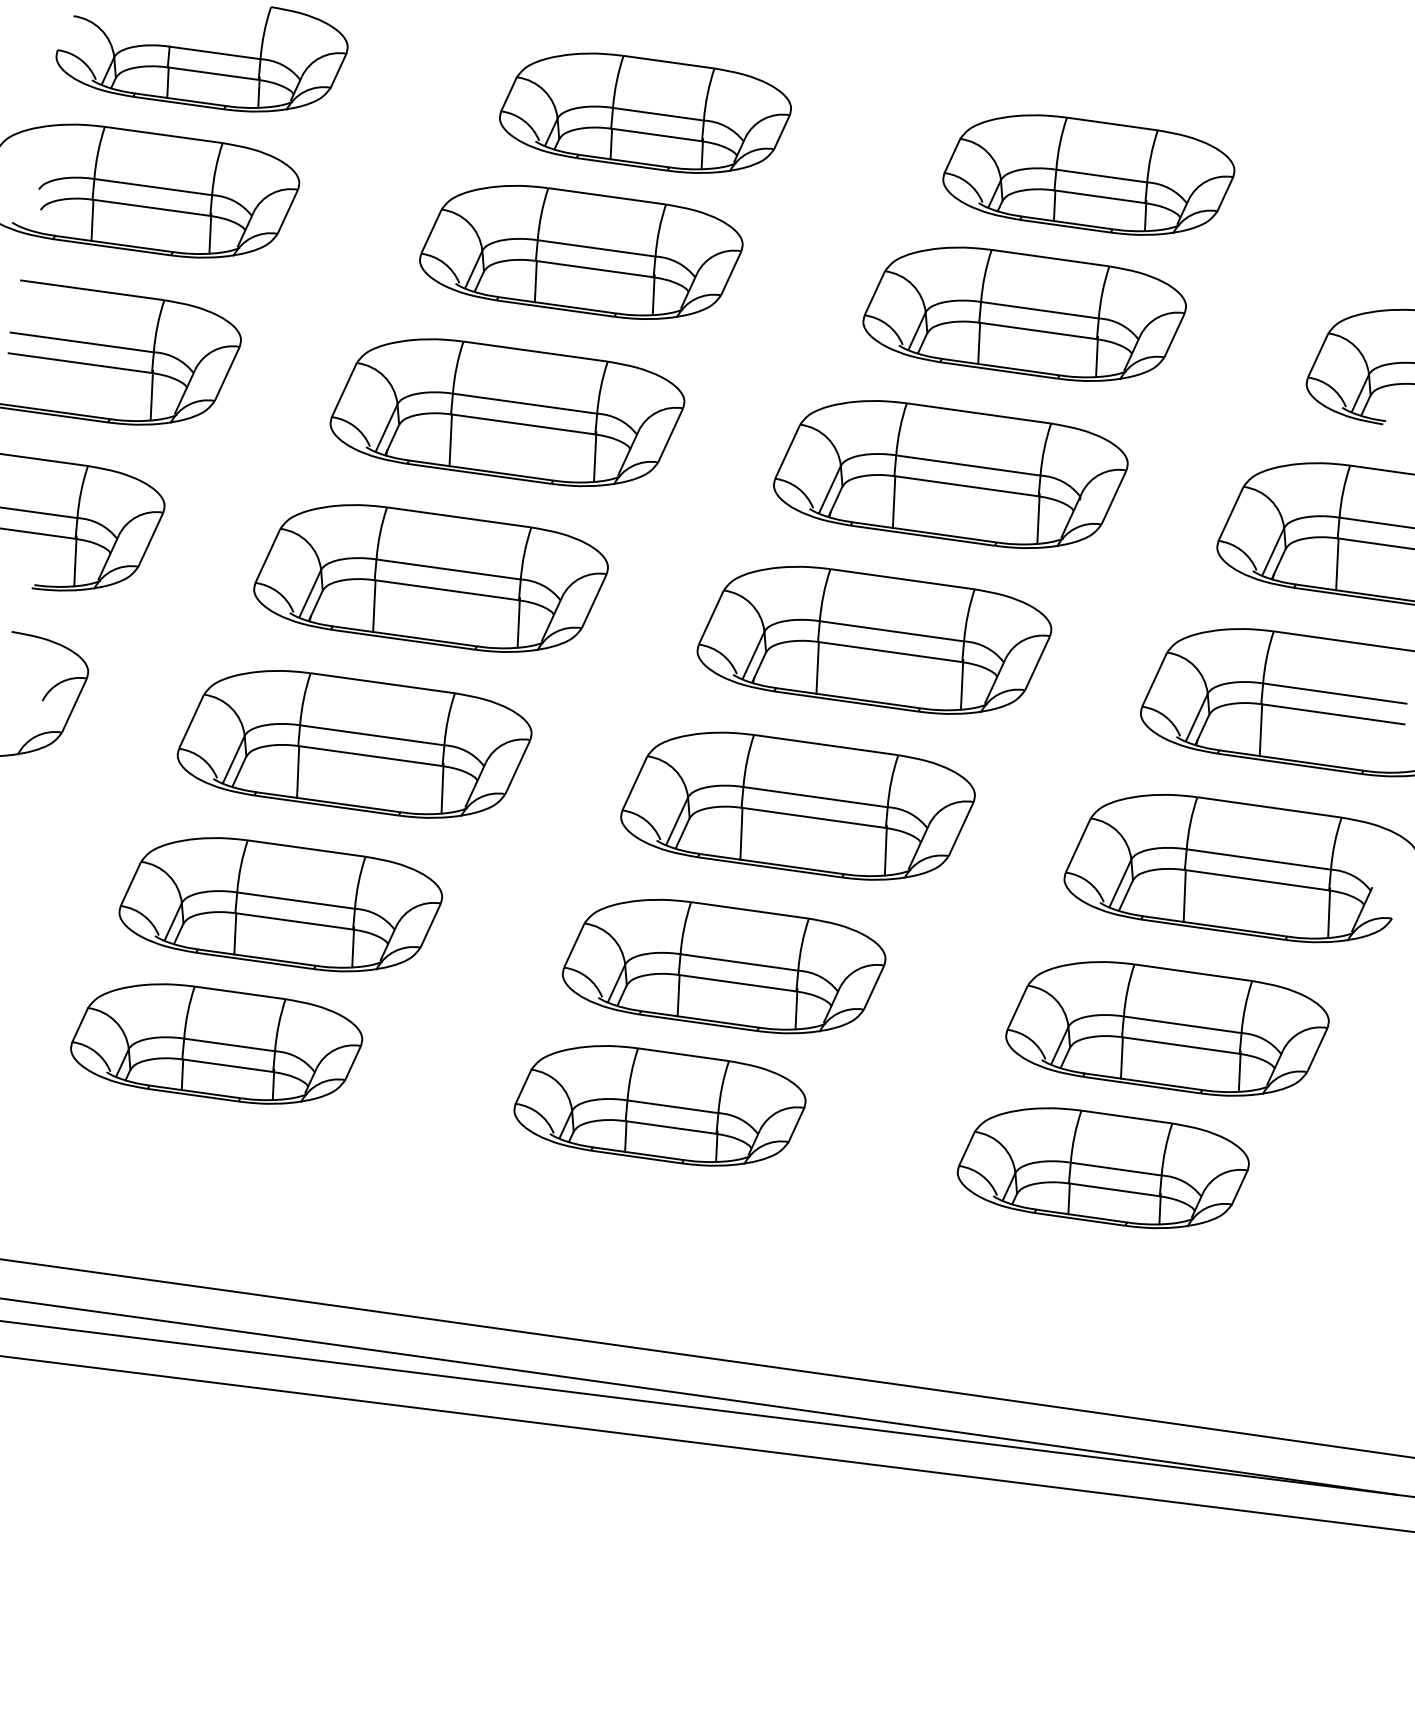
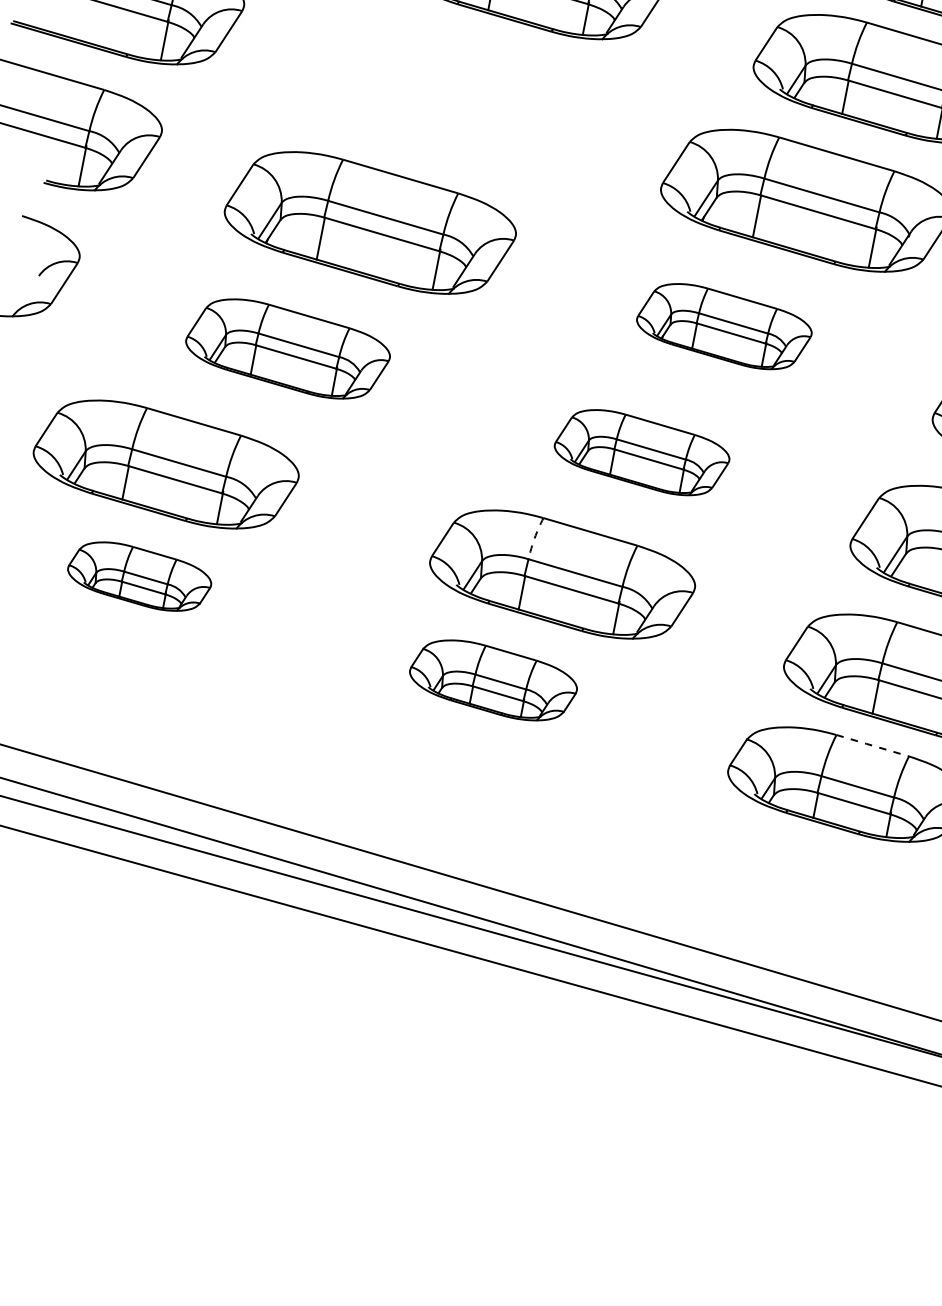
part: (507, 412) -> (452, 96), removed
part: (874, 639) -> (724, 326), size x0.6
part: (354, 744) -> (287, 349), size x0.7
part: (797, 805) -> (641, 452), size x0.6
part: (280, 904) -> (166, 464), moved
arc: (684, 927) -> (534, 537), solid -> dashed
part: (216, 1043) -> (139, 576), size x0.6
part: (659, 1105) -> (493, 680), size x0.7
line: (1126, 1117) -> (872, 746), solid -> dashed

